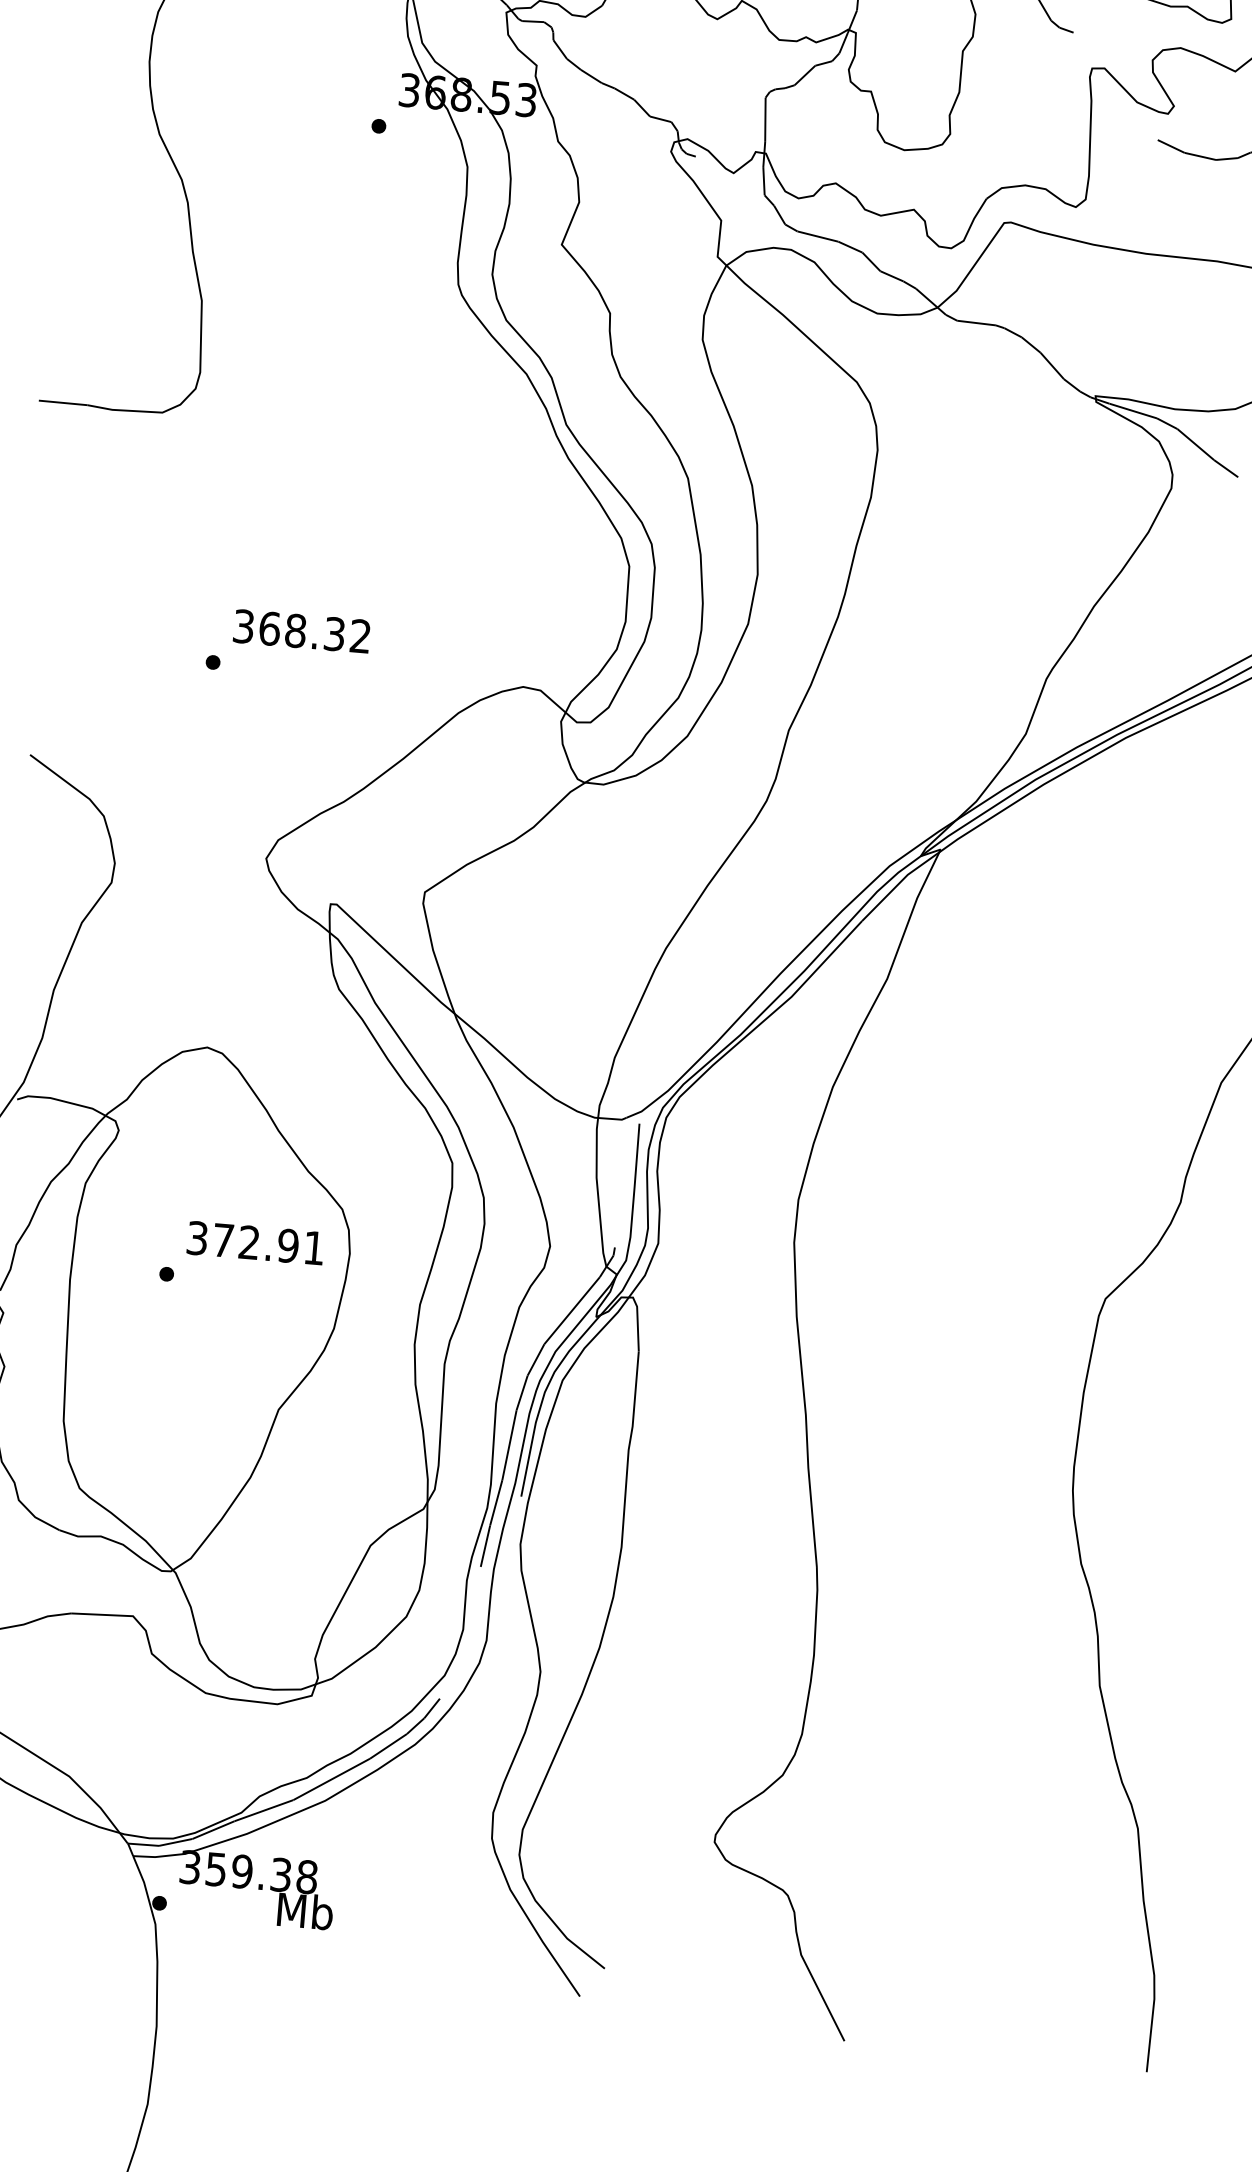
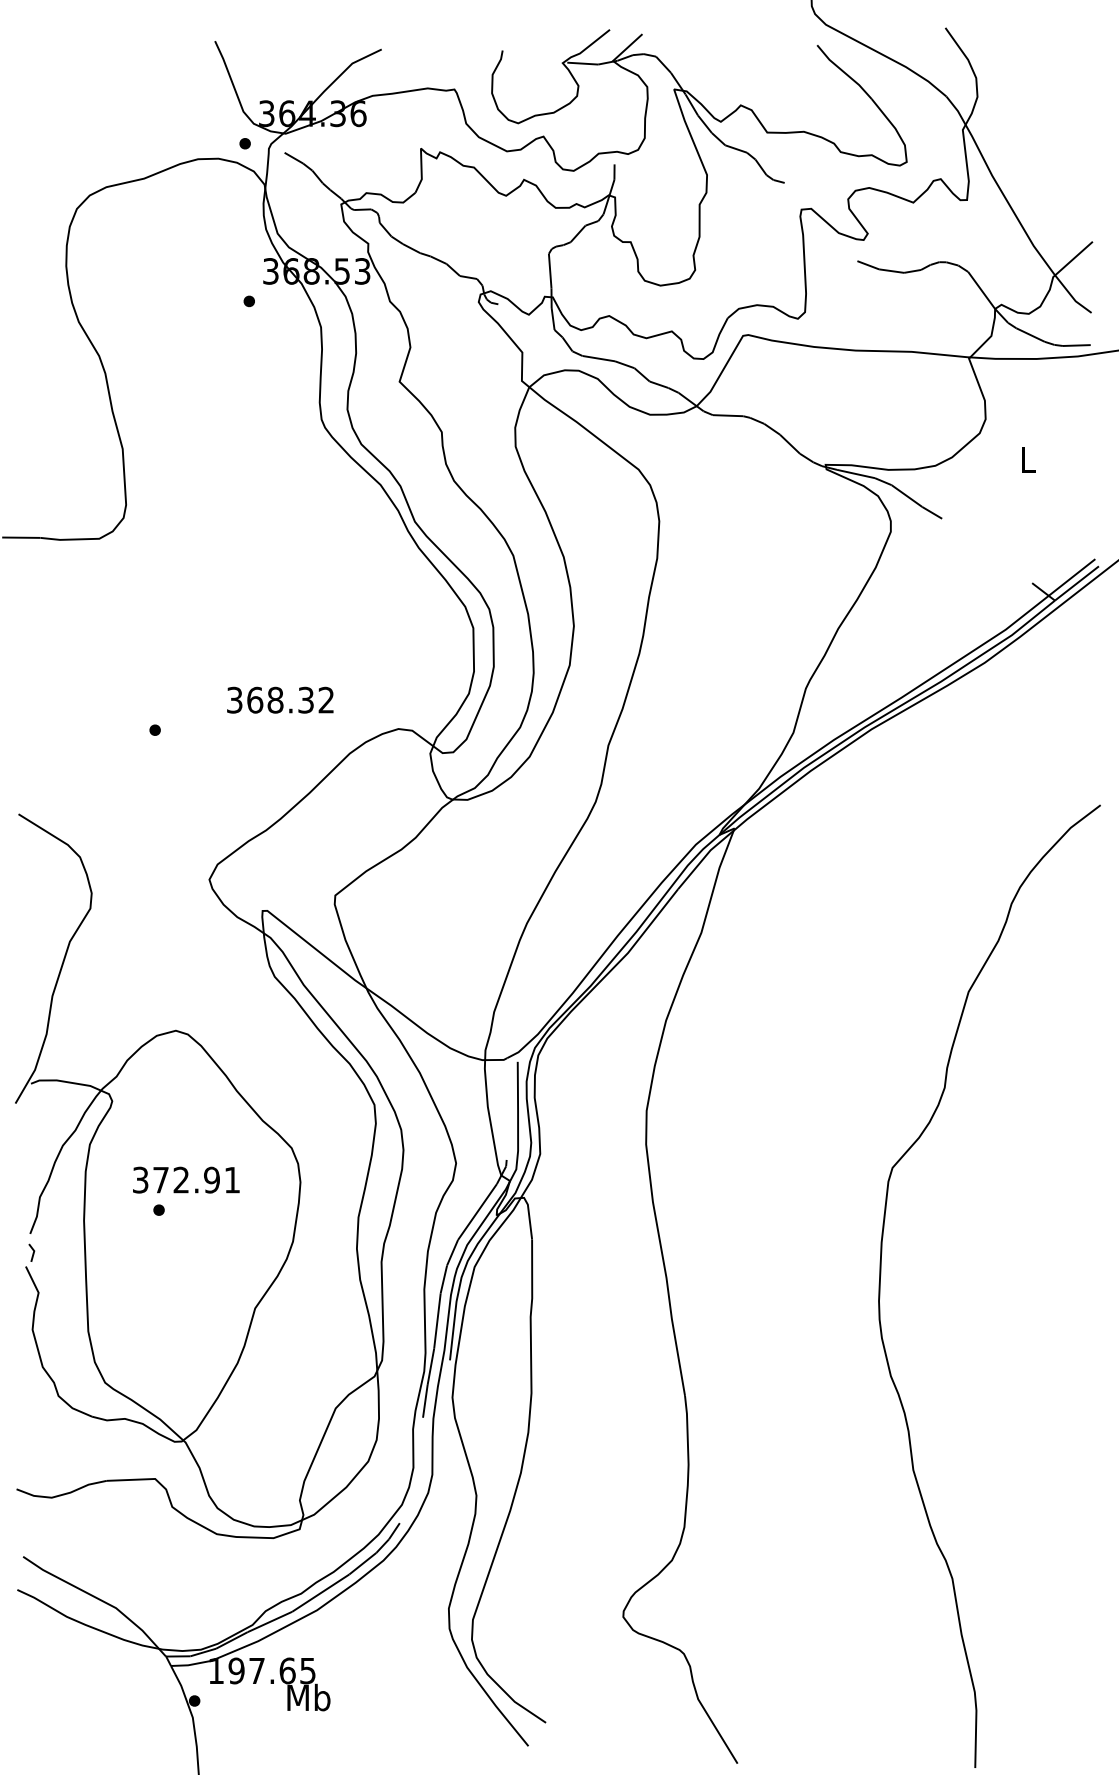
text: (302, 630) -> (280, 699), moved
text: (255, 1242) -> (186, 1179), moved
text: (247, 1871) -> (261, 1670), 359.38 -> 197.65

